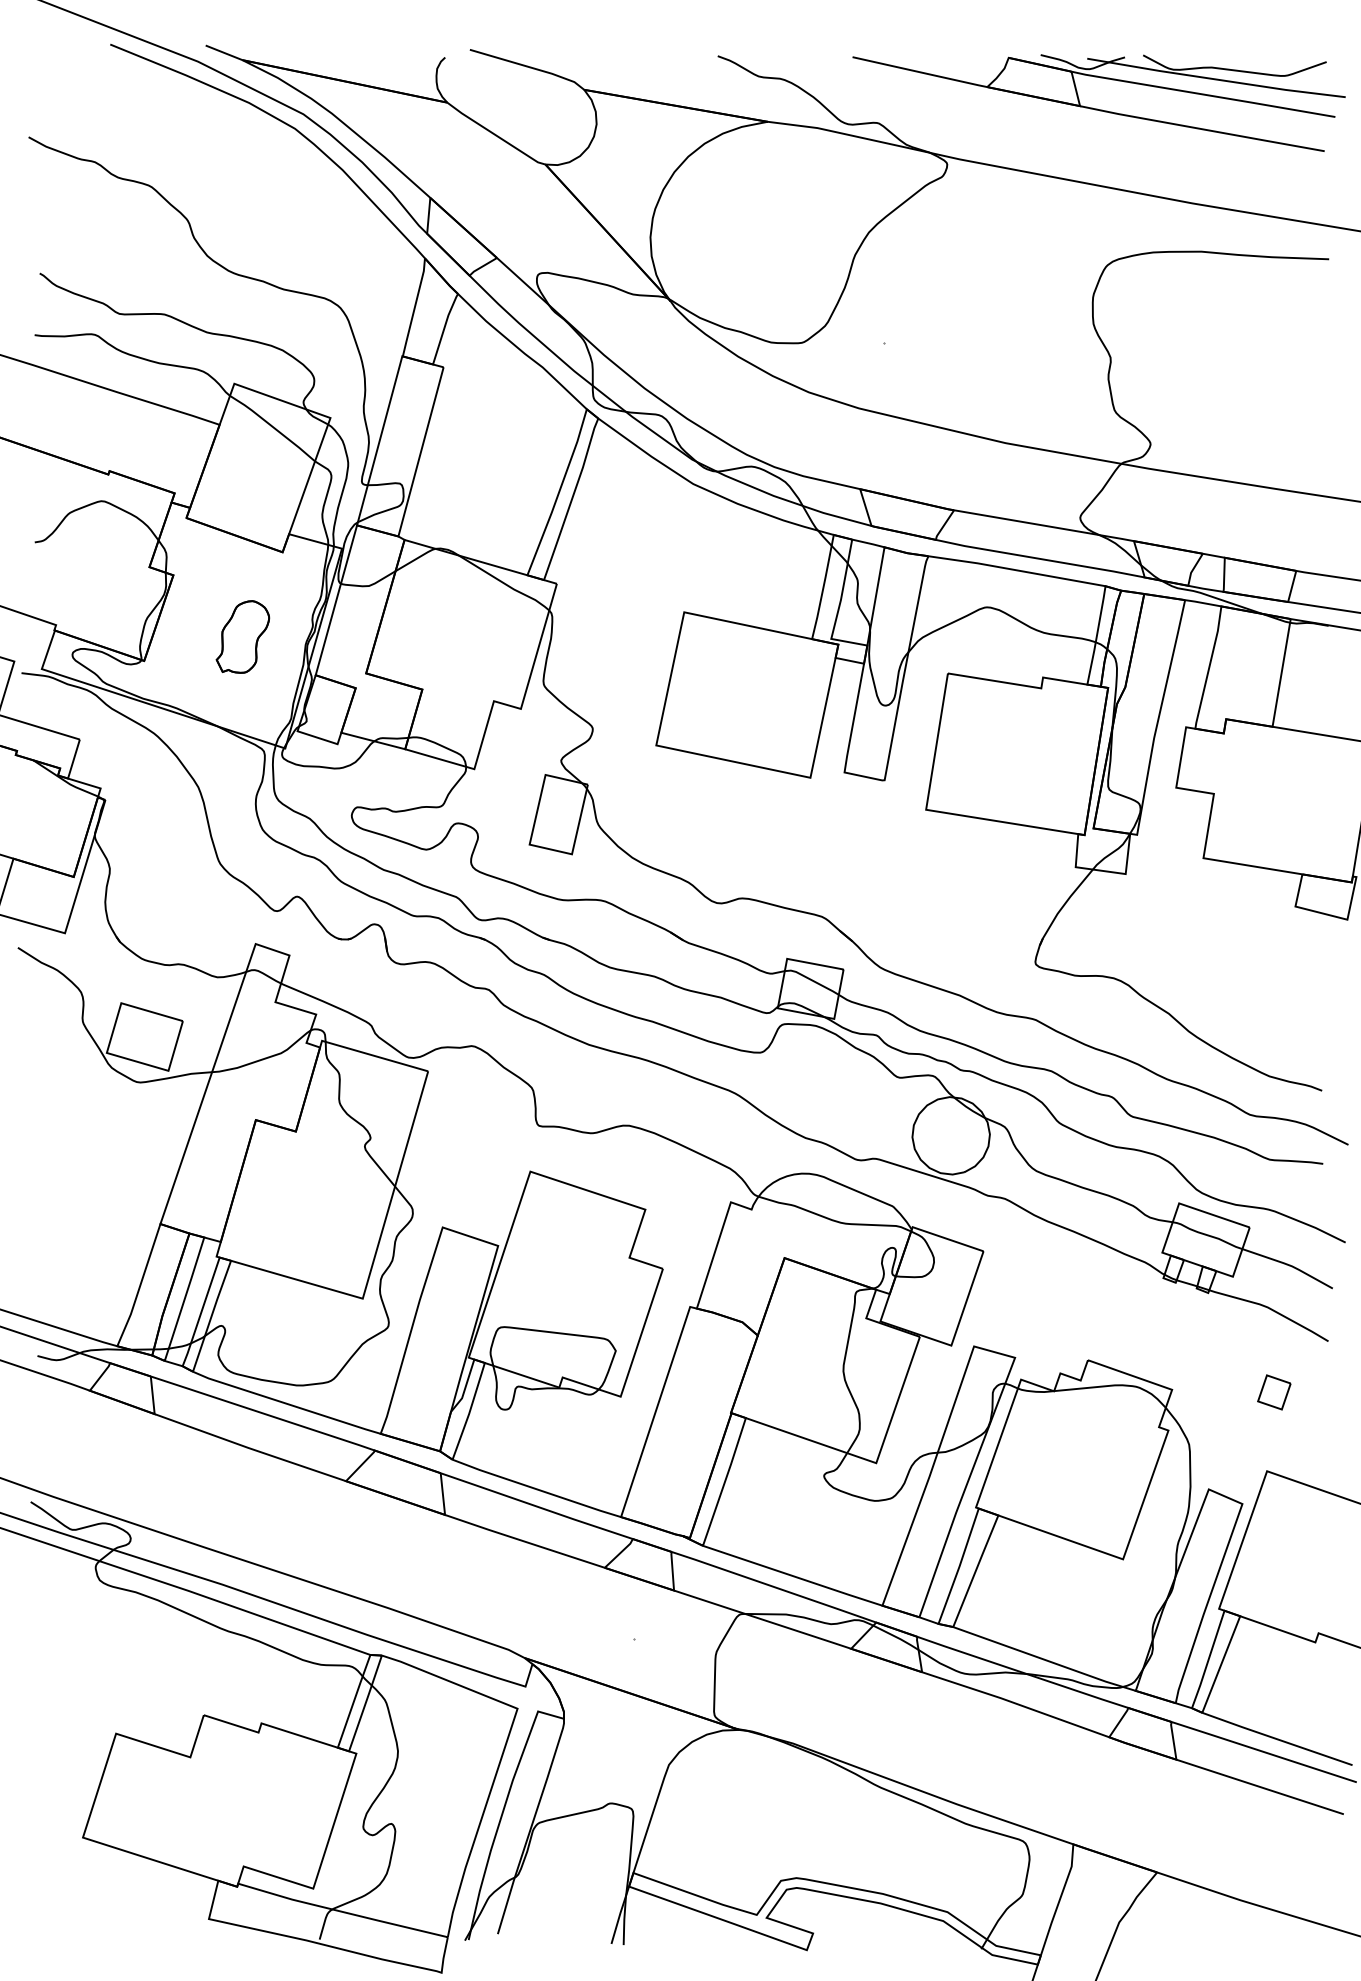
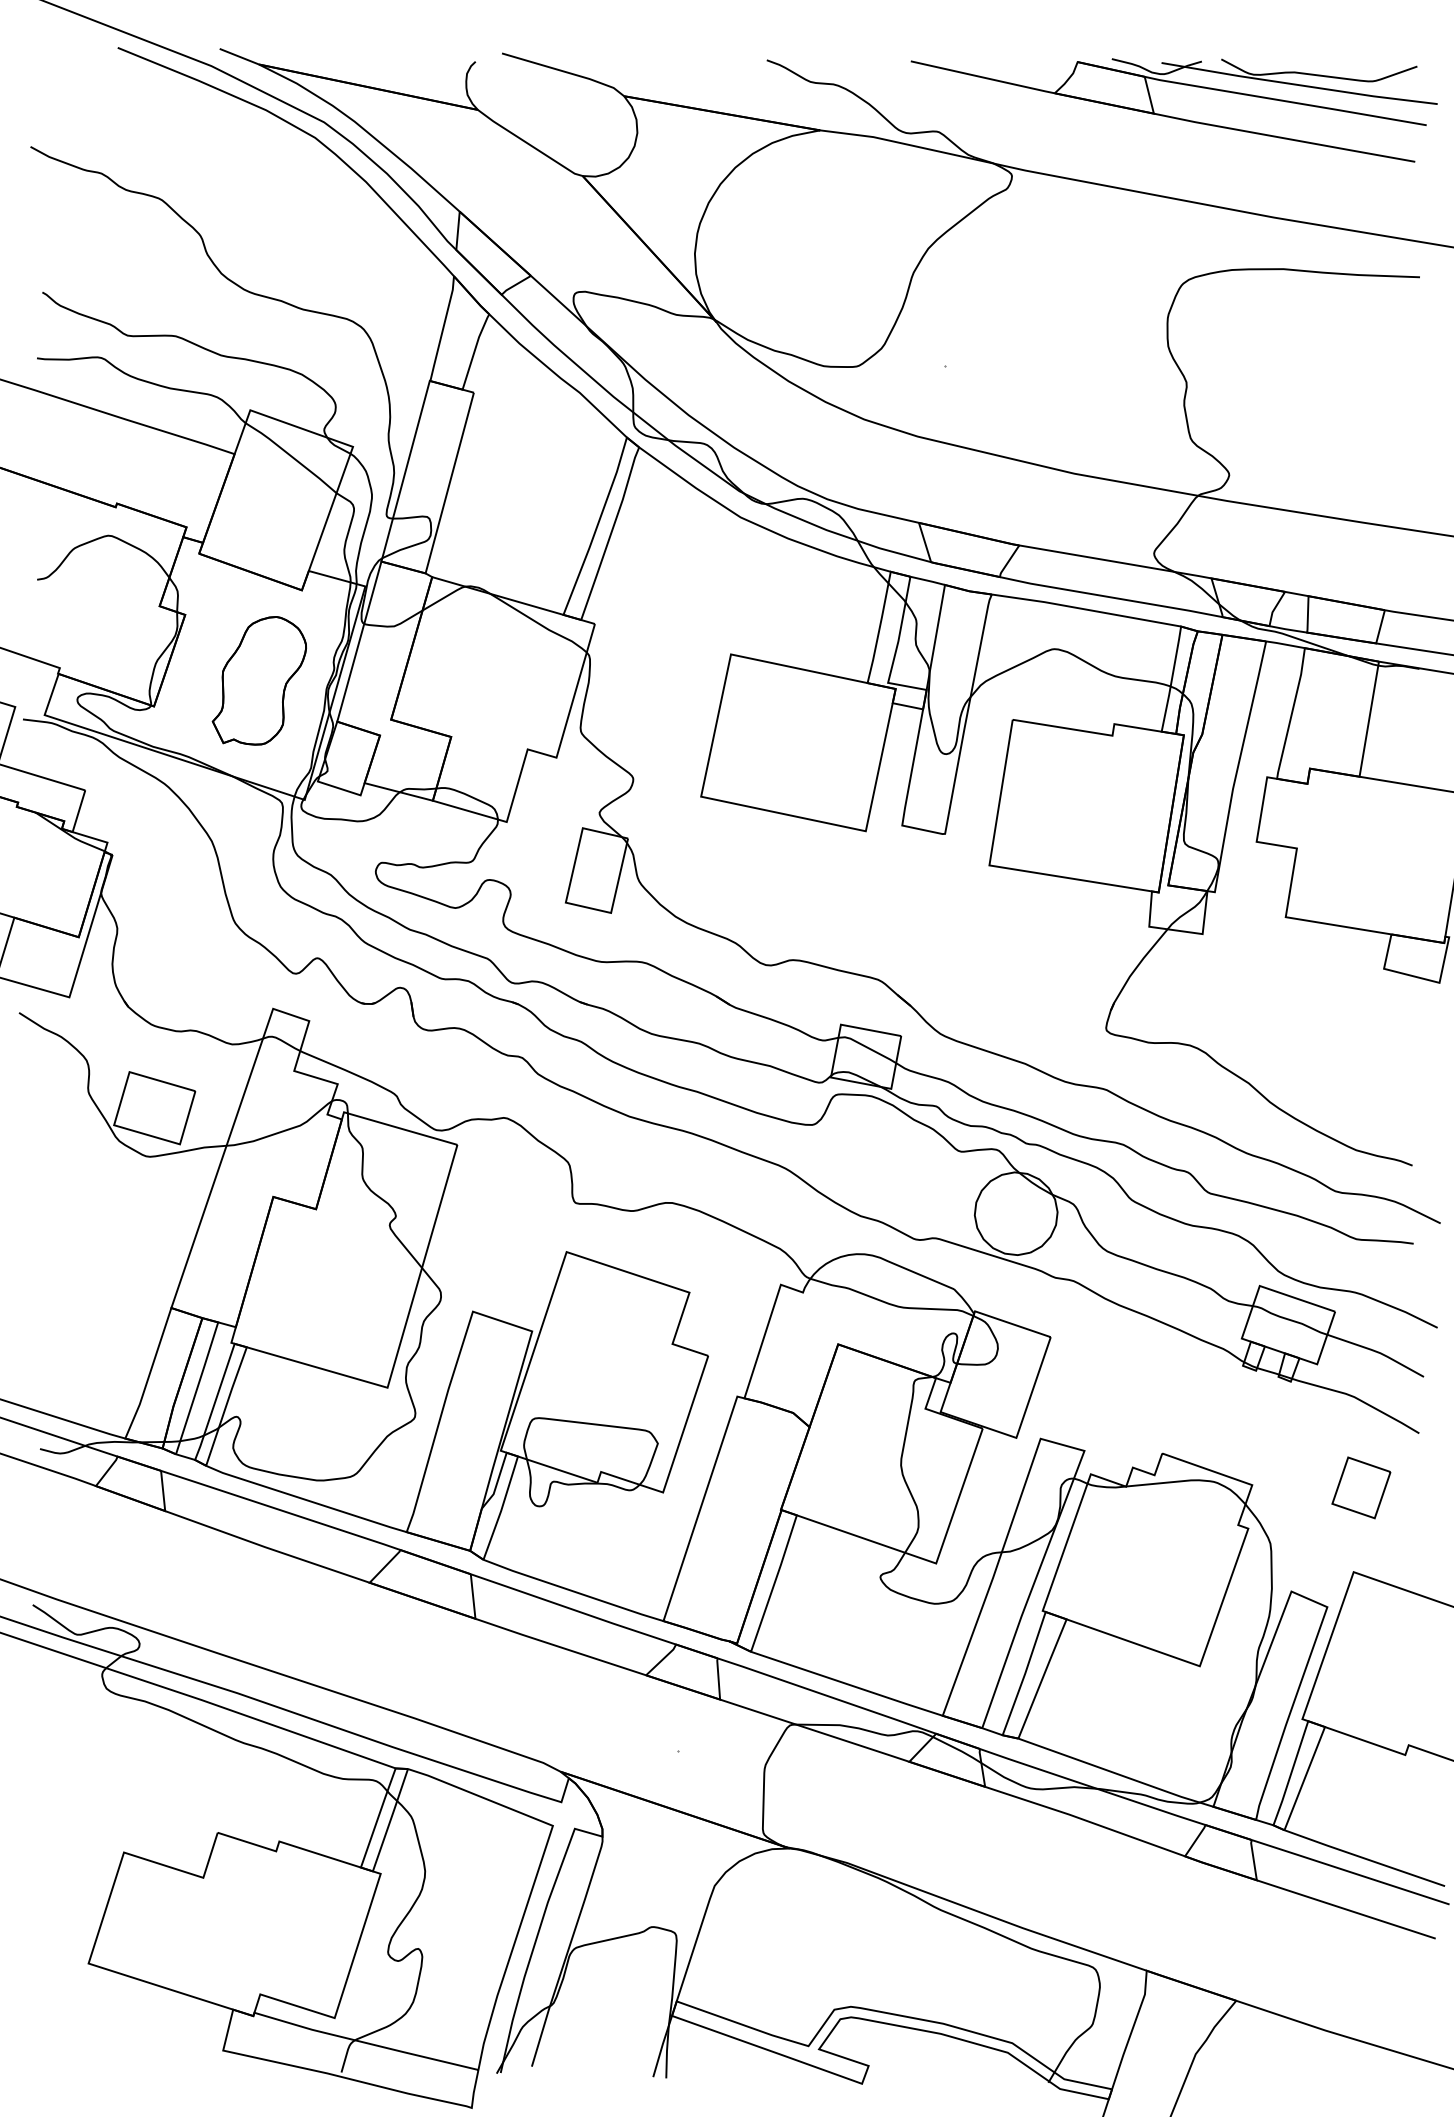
part: (242, 636) -> (259, 680), size x1.67
part: (1274, 1392) -> (1361, 1487), size x1.67

